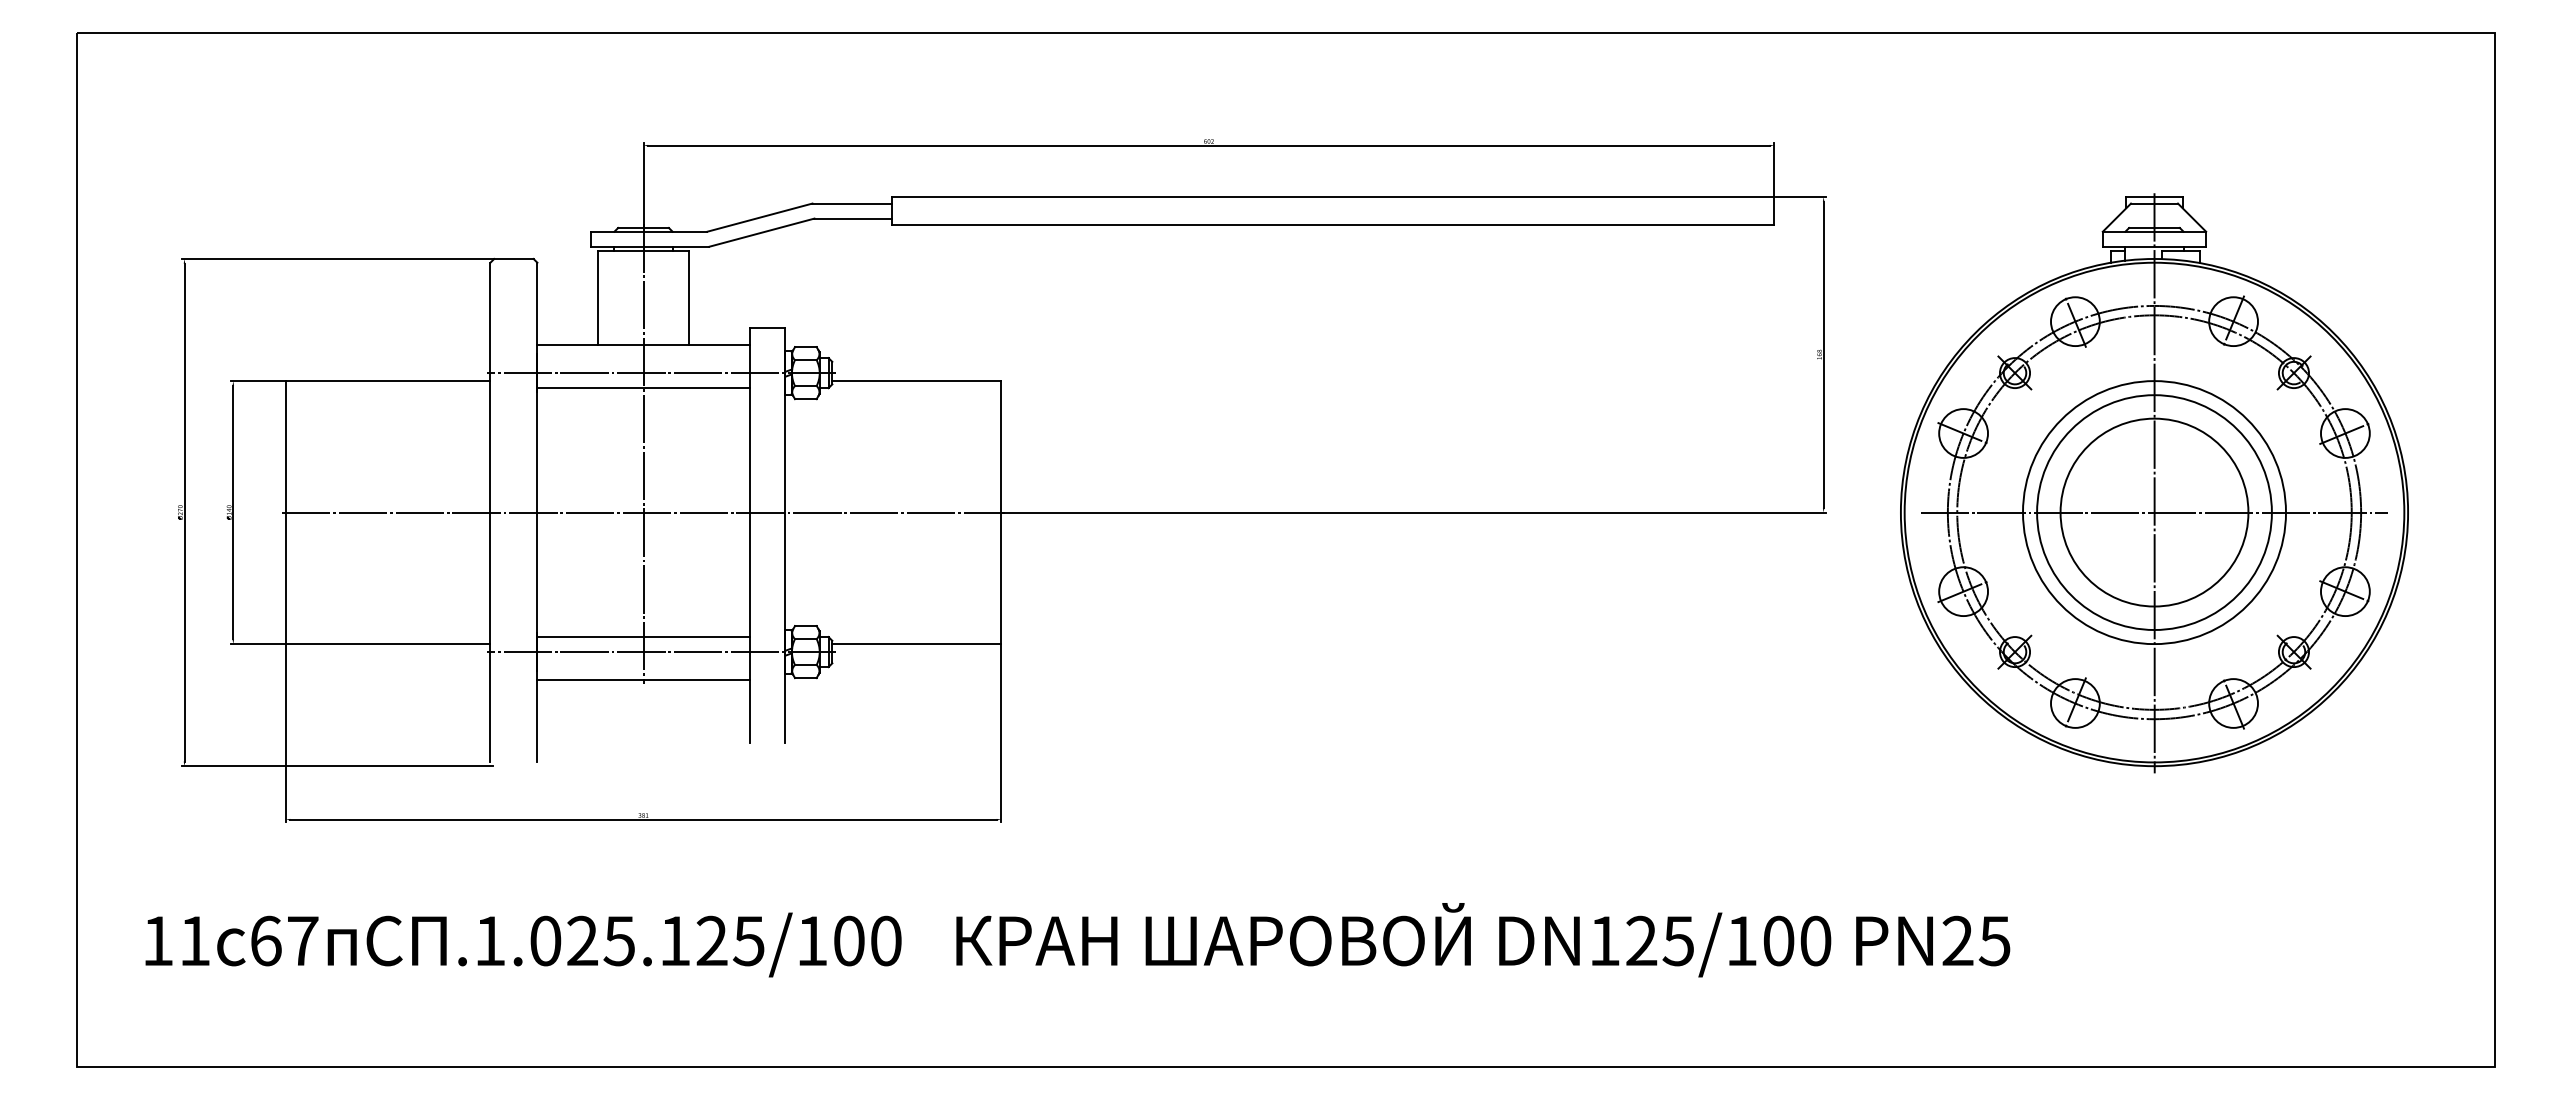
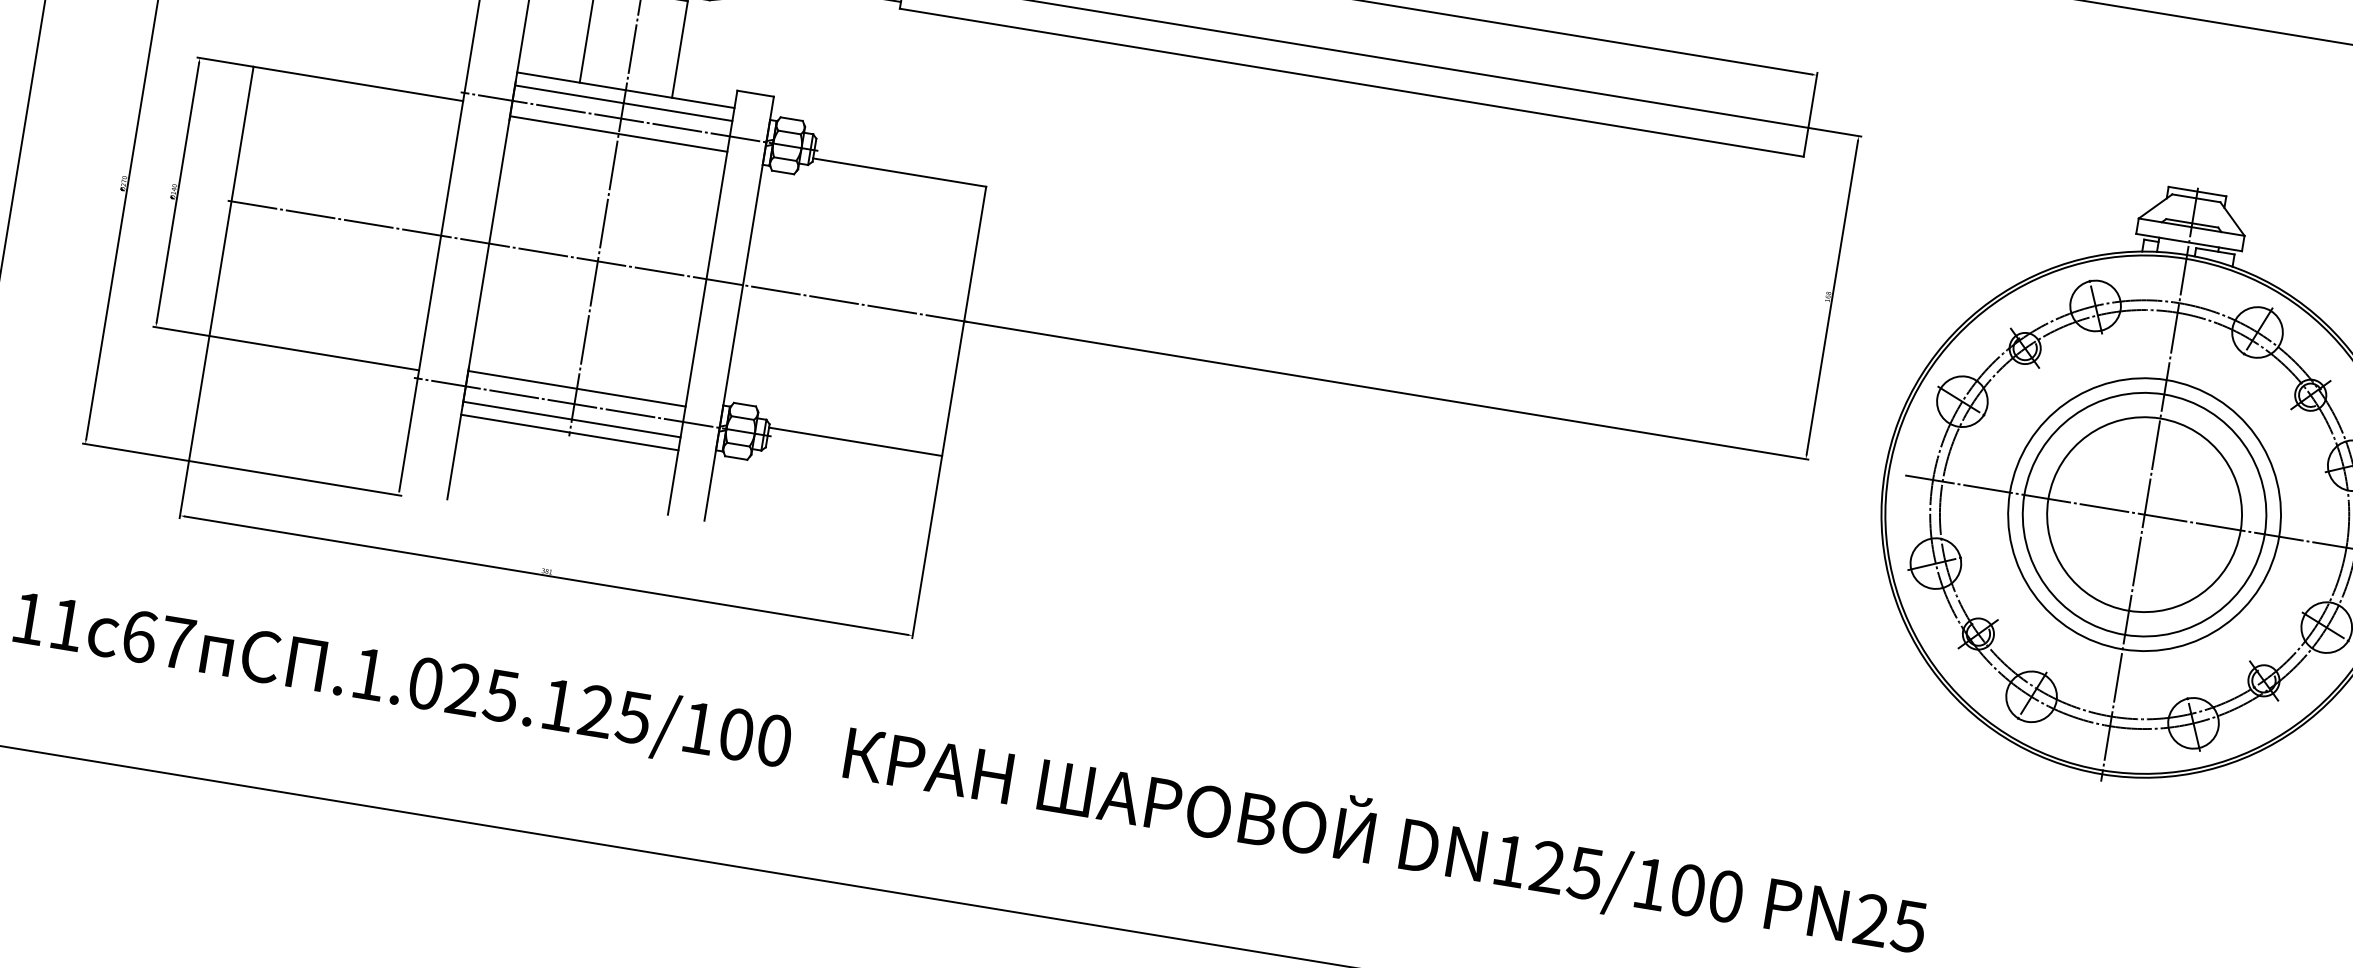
line: (643, 358) -> (623, 103), added
line: (643, 667) -> (571, 419), added

